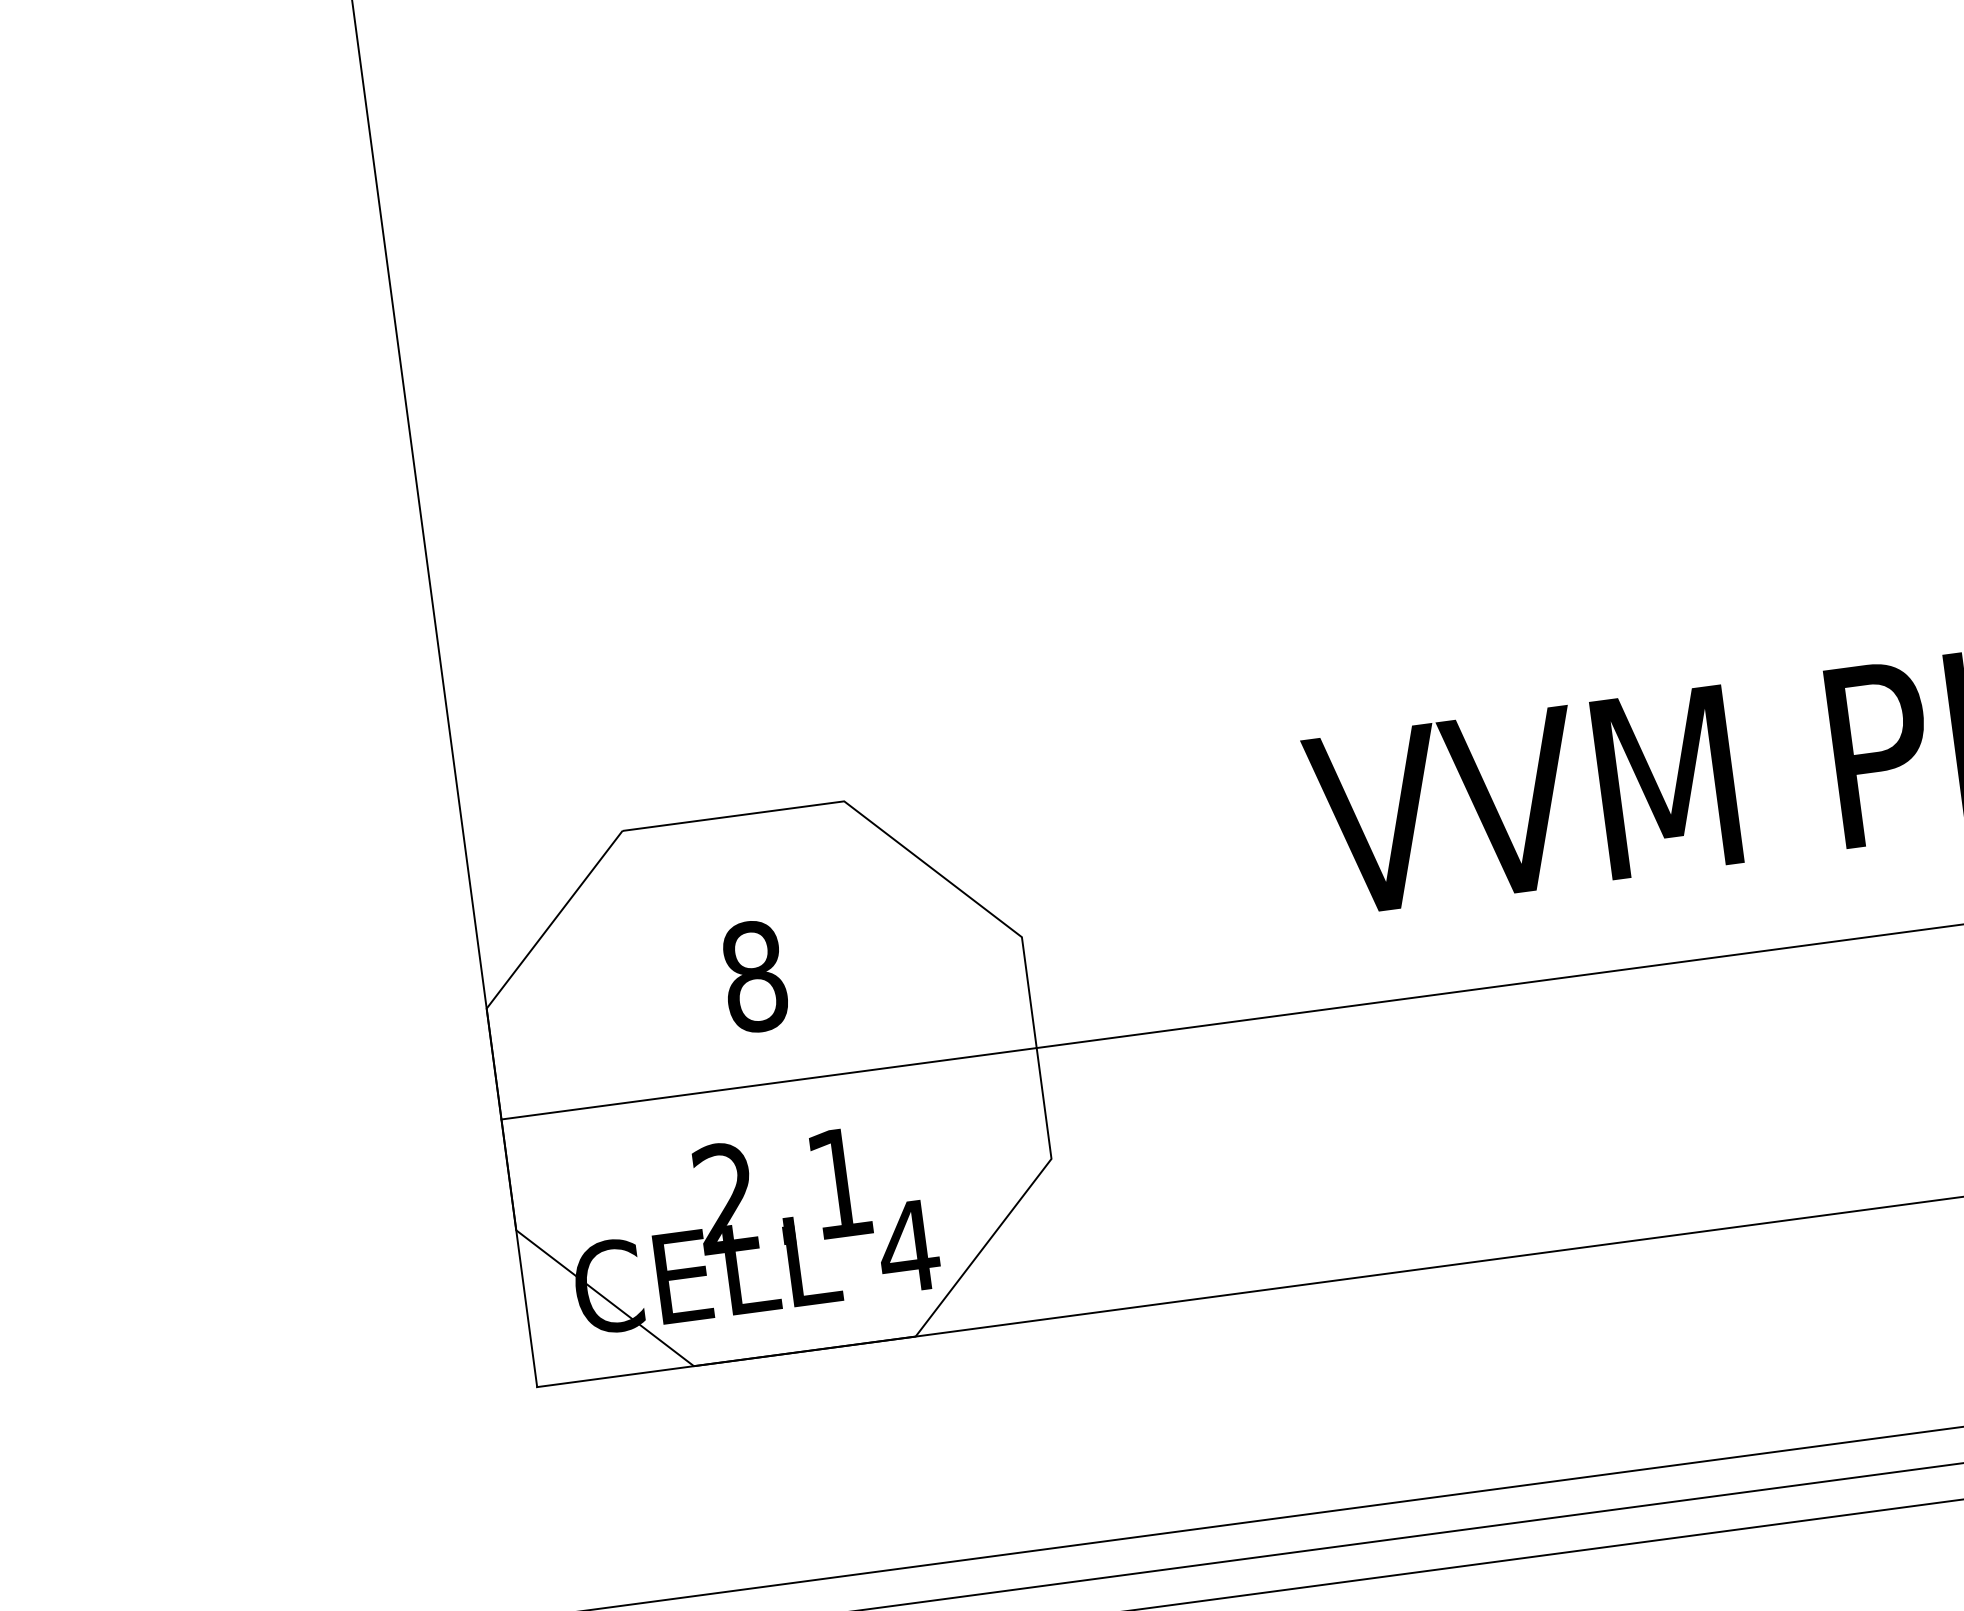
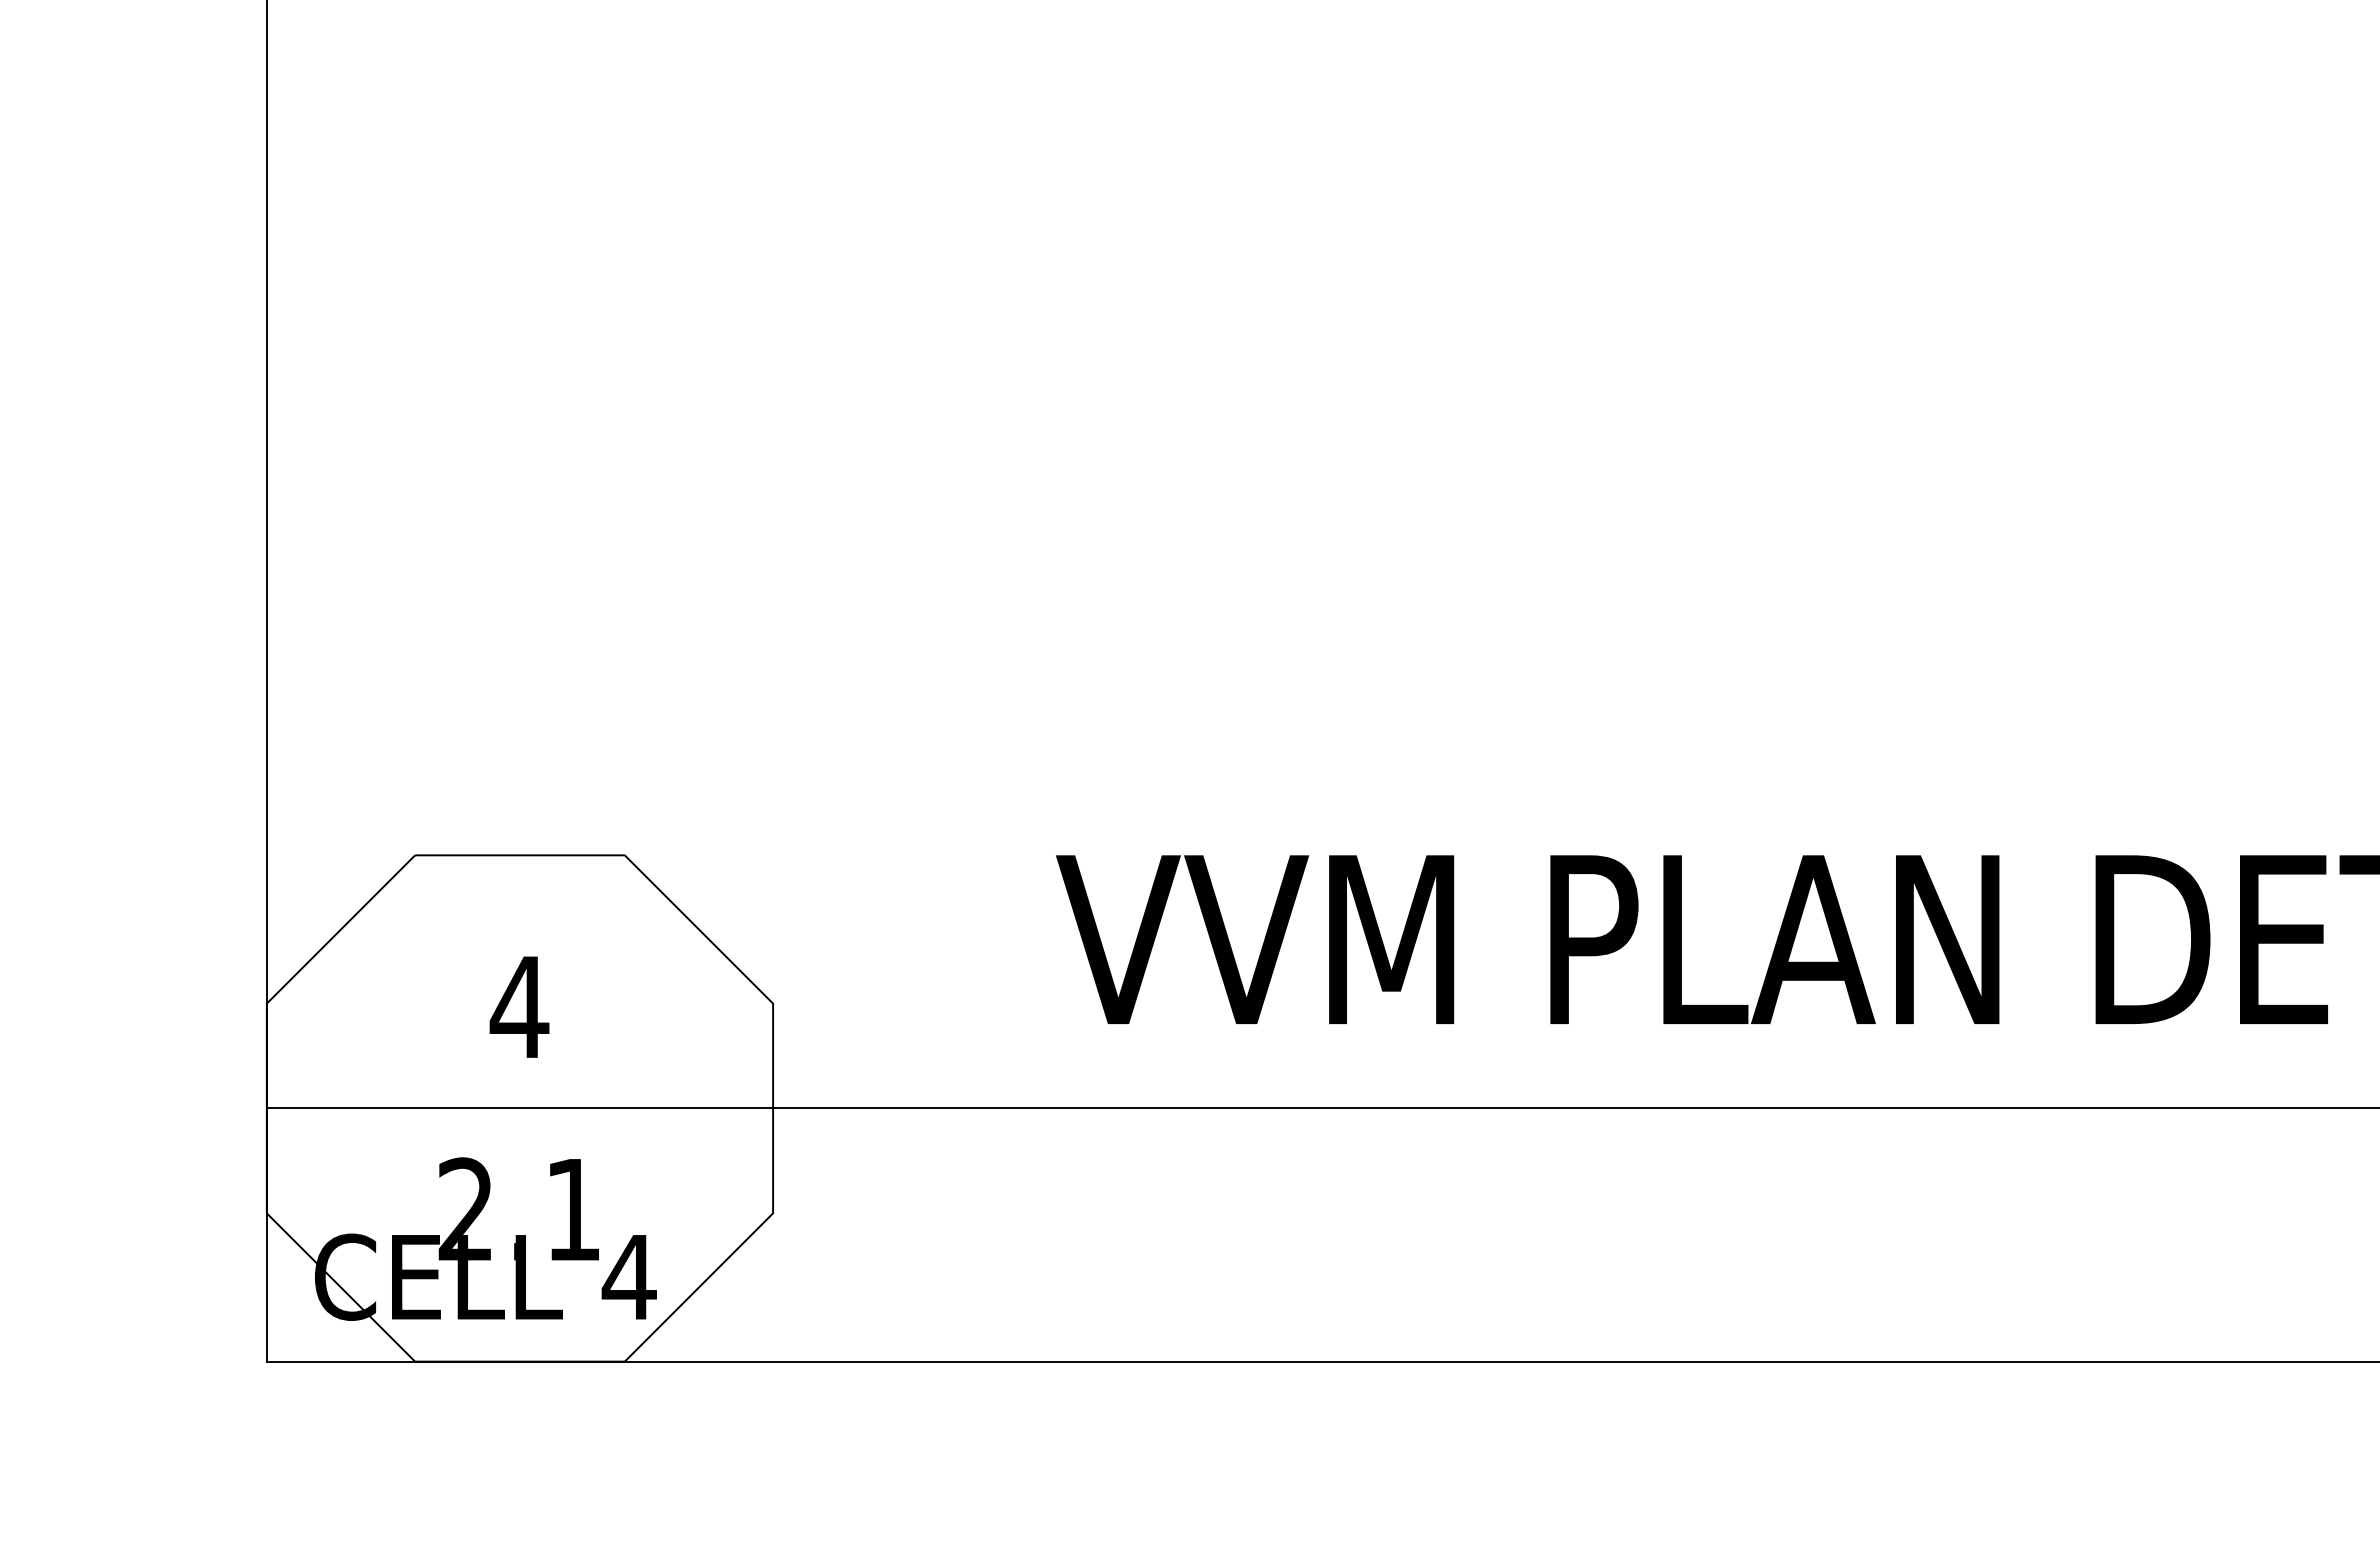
text: (754, 976) -> (519, 1006), 8 -> 4

